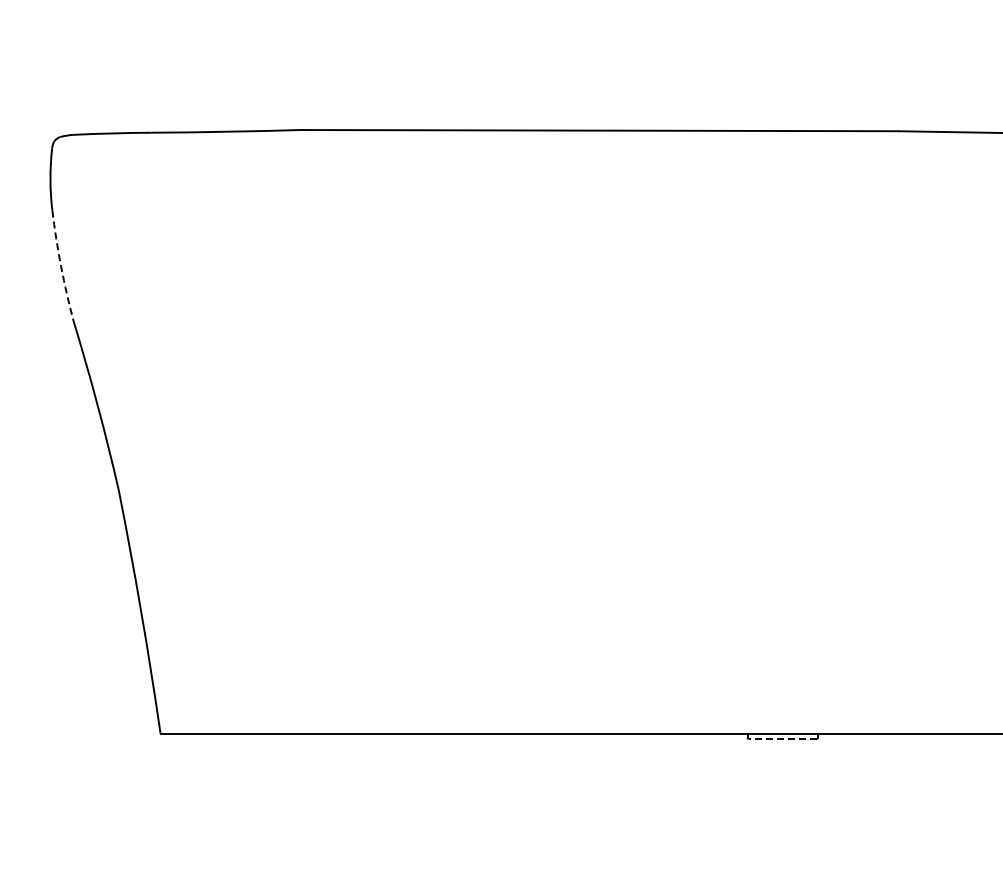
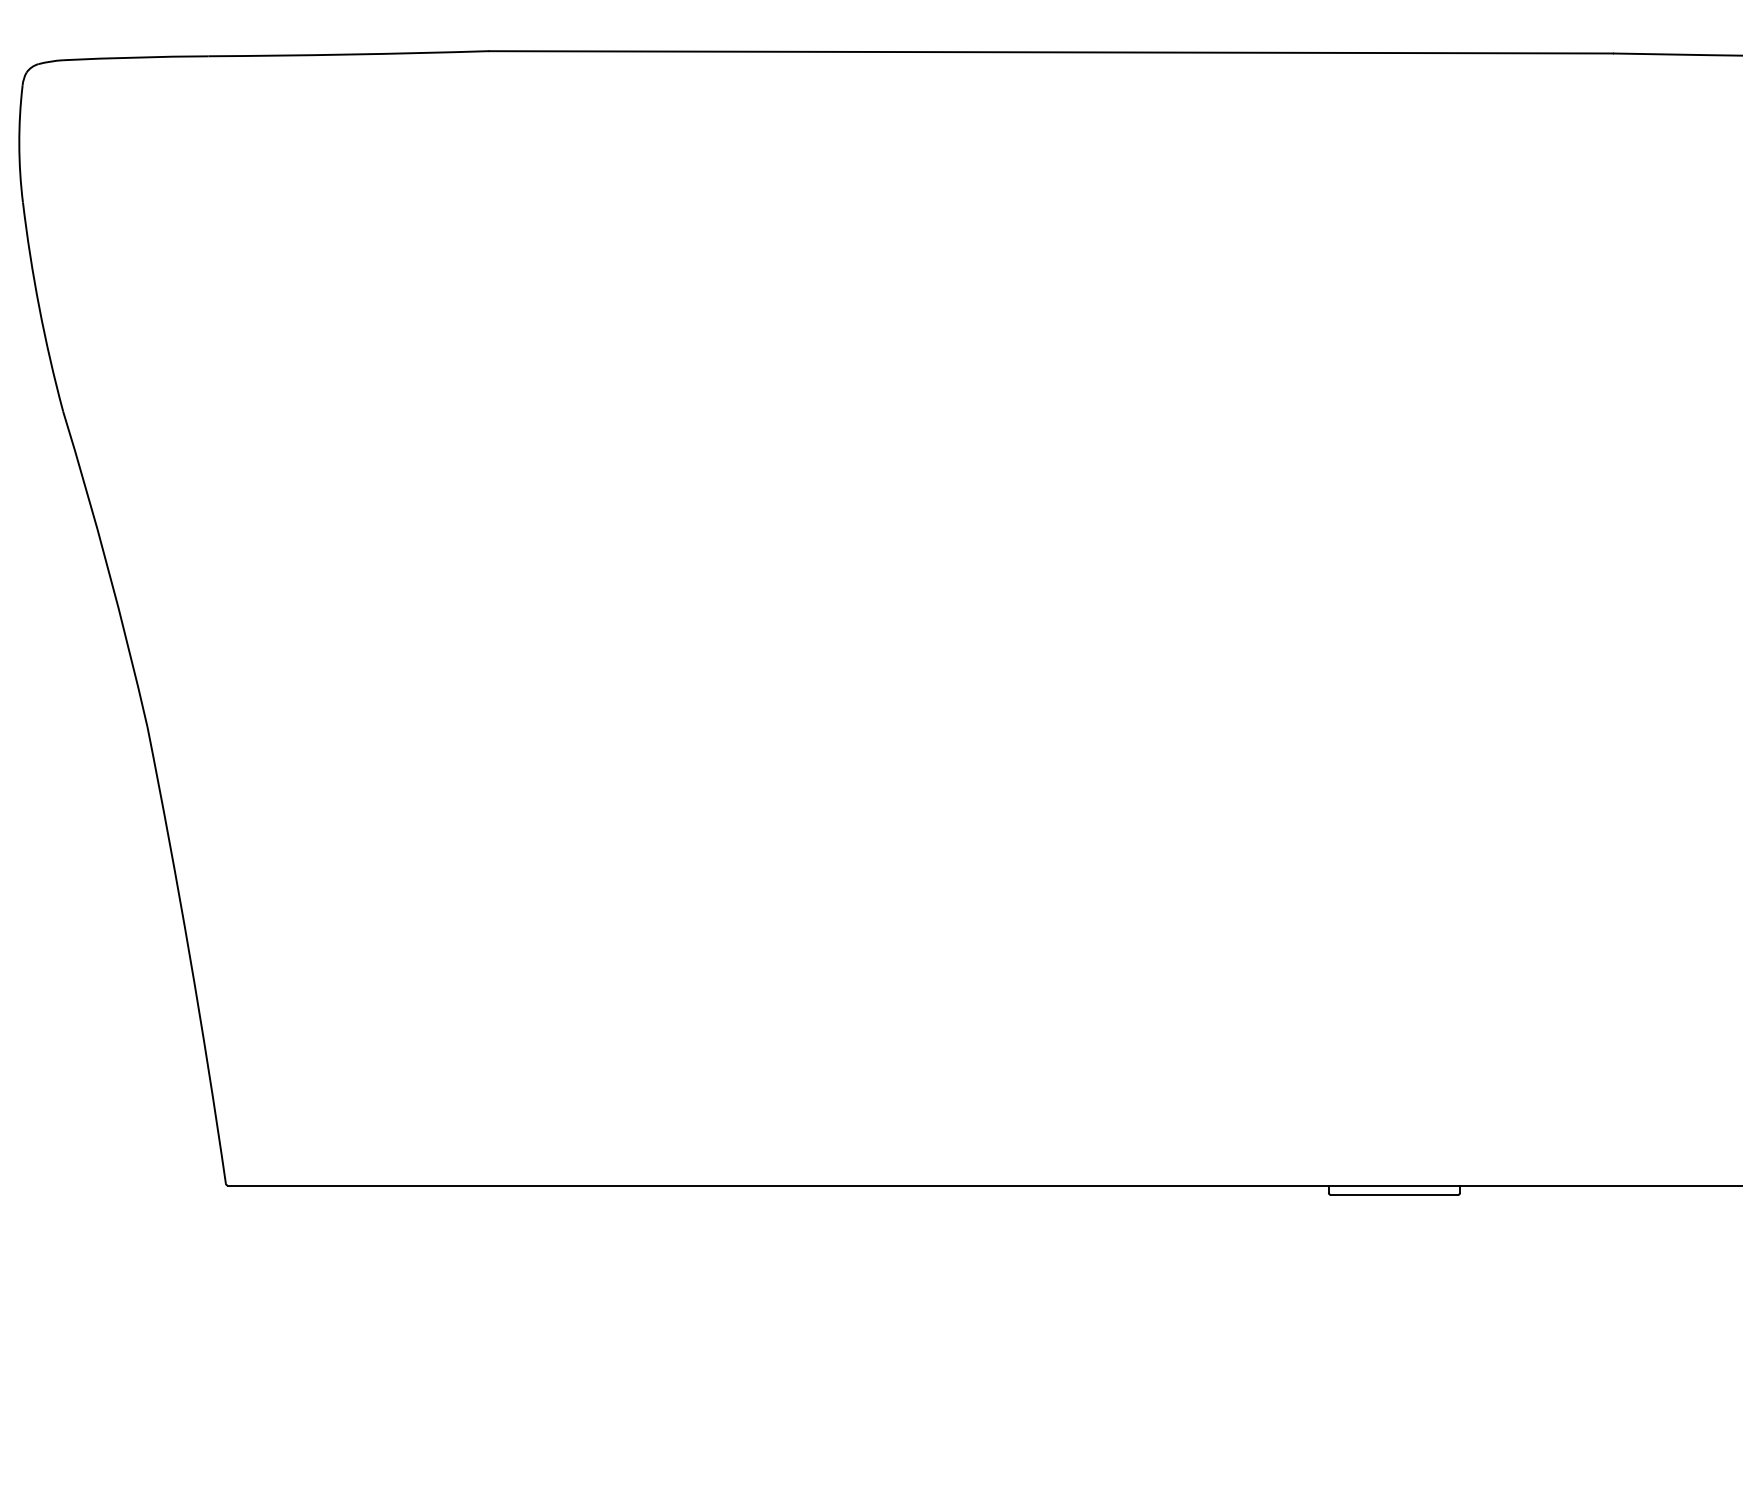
arc: (61, 266) -> (40, 307), dashed -> solid
line: (782, 738) -> (1394, 1193), dashed -> solid

